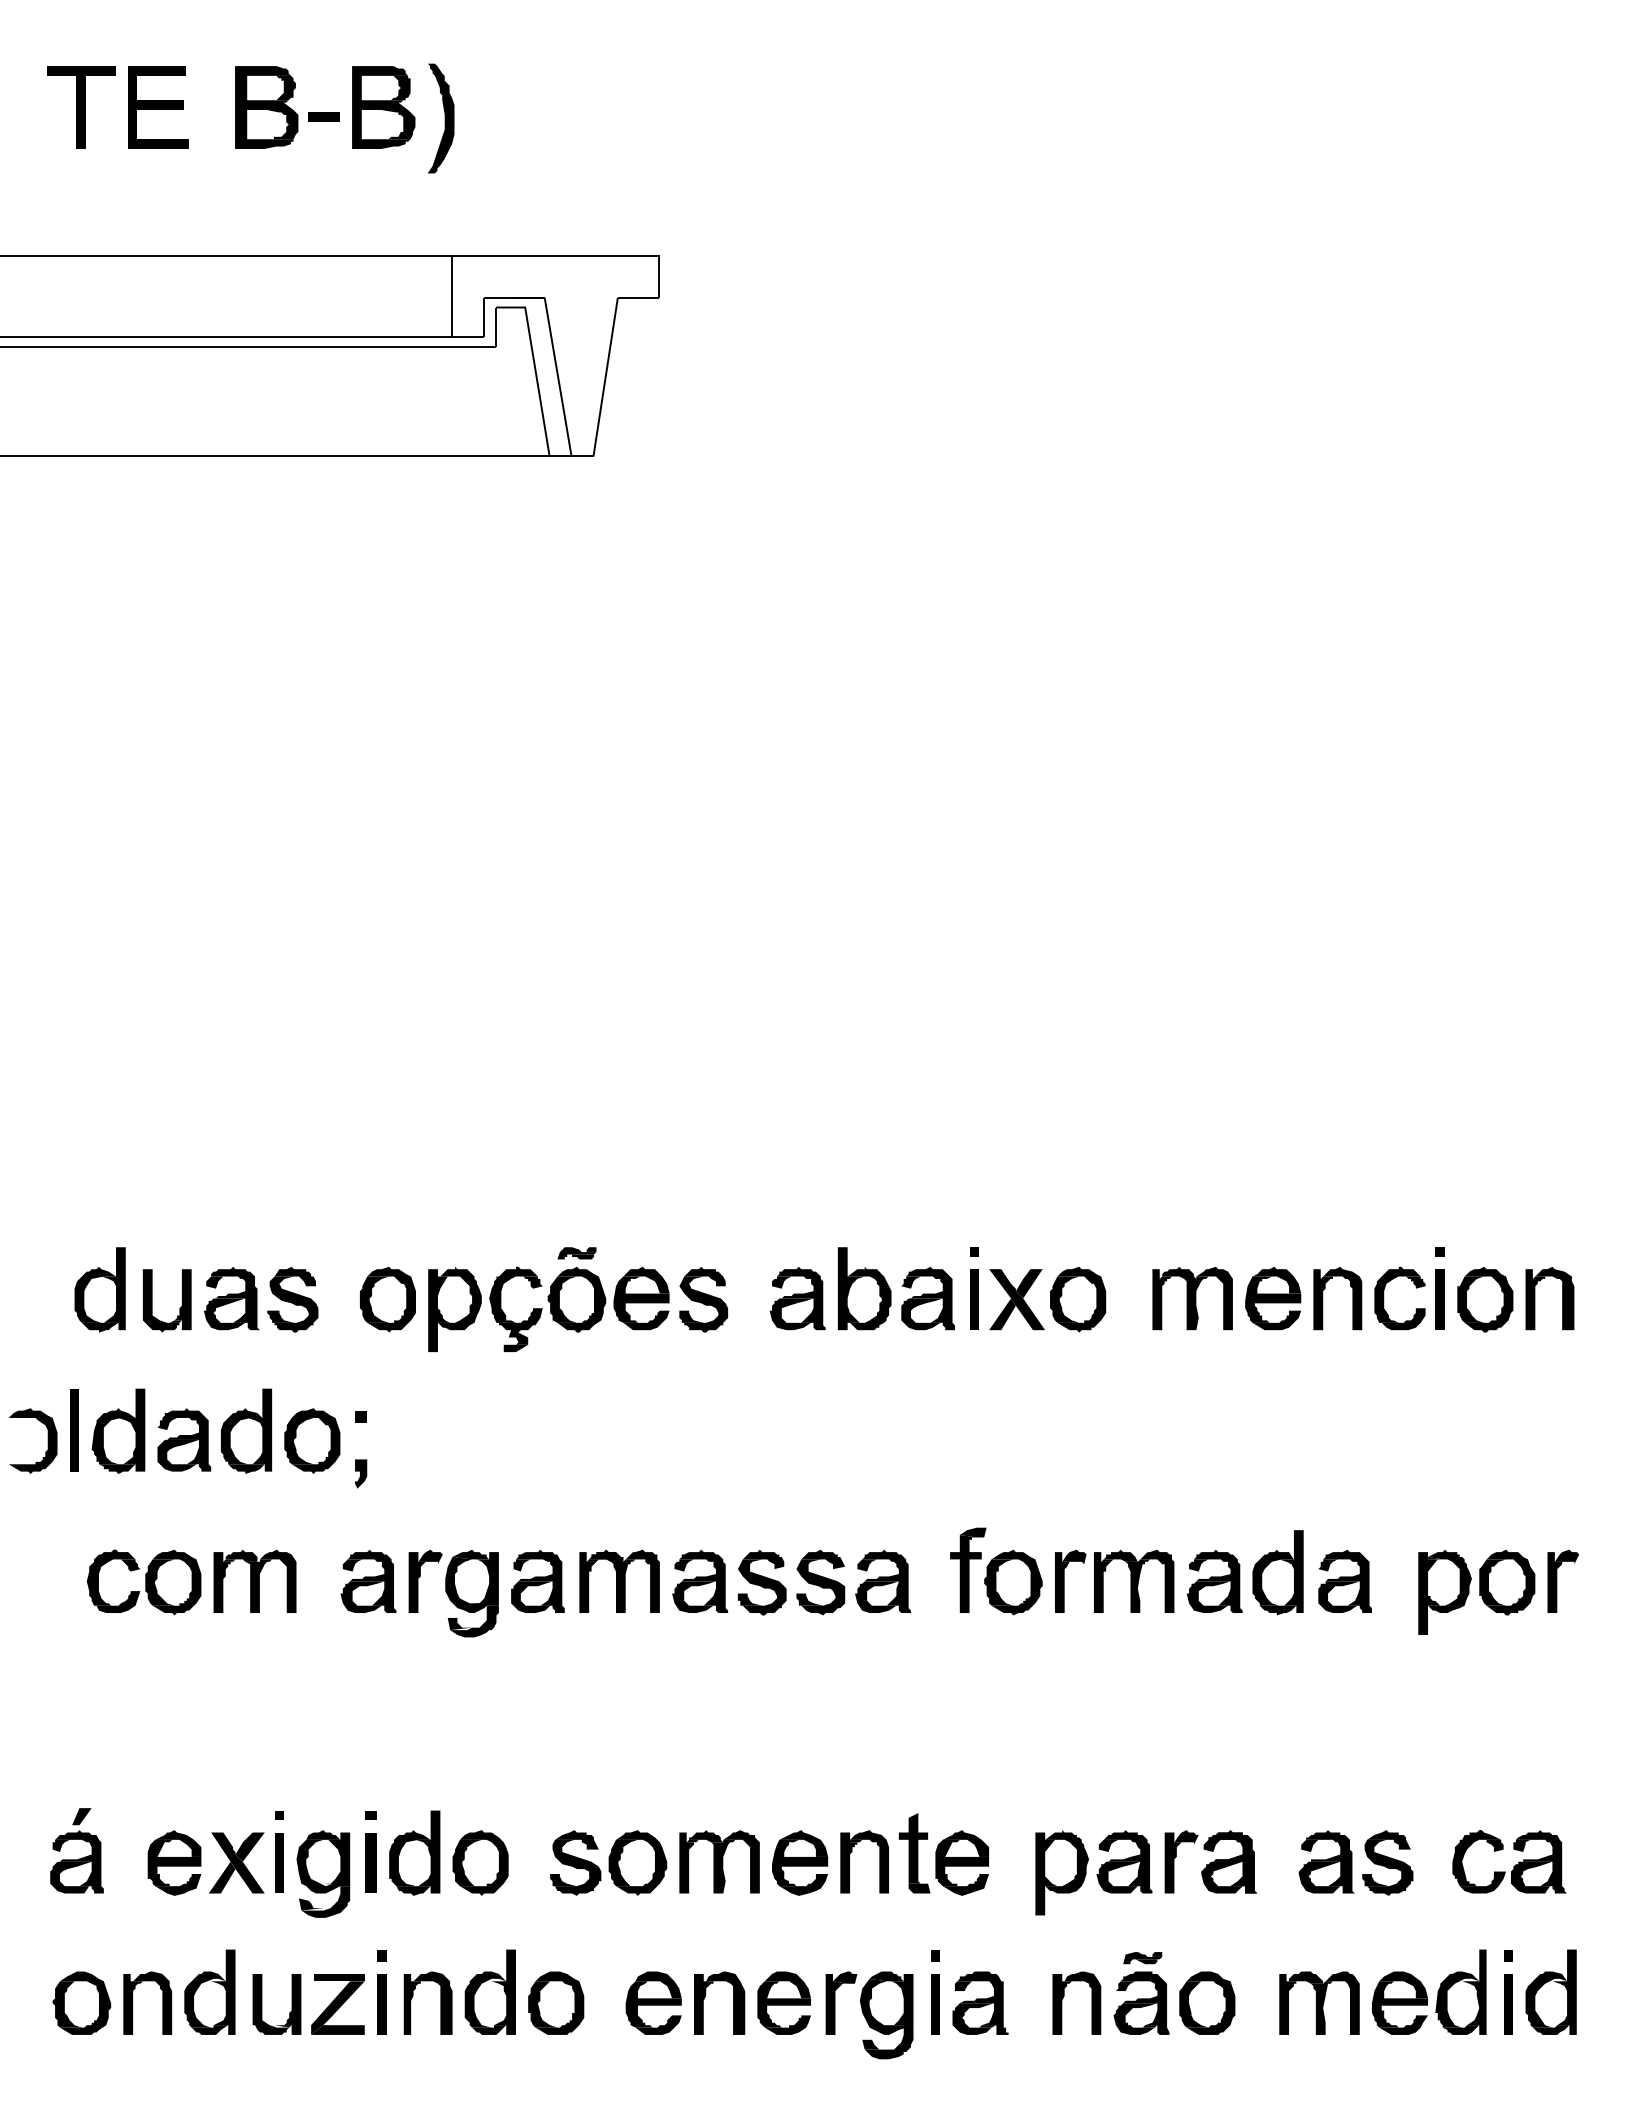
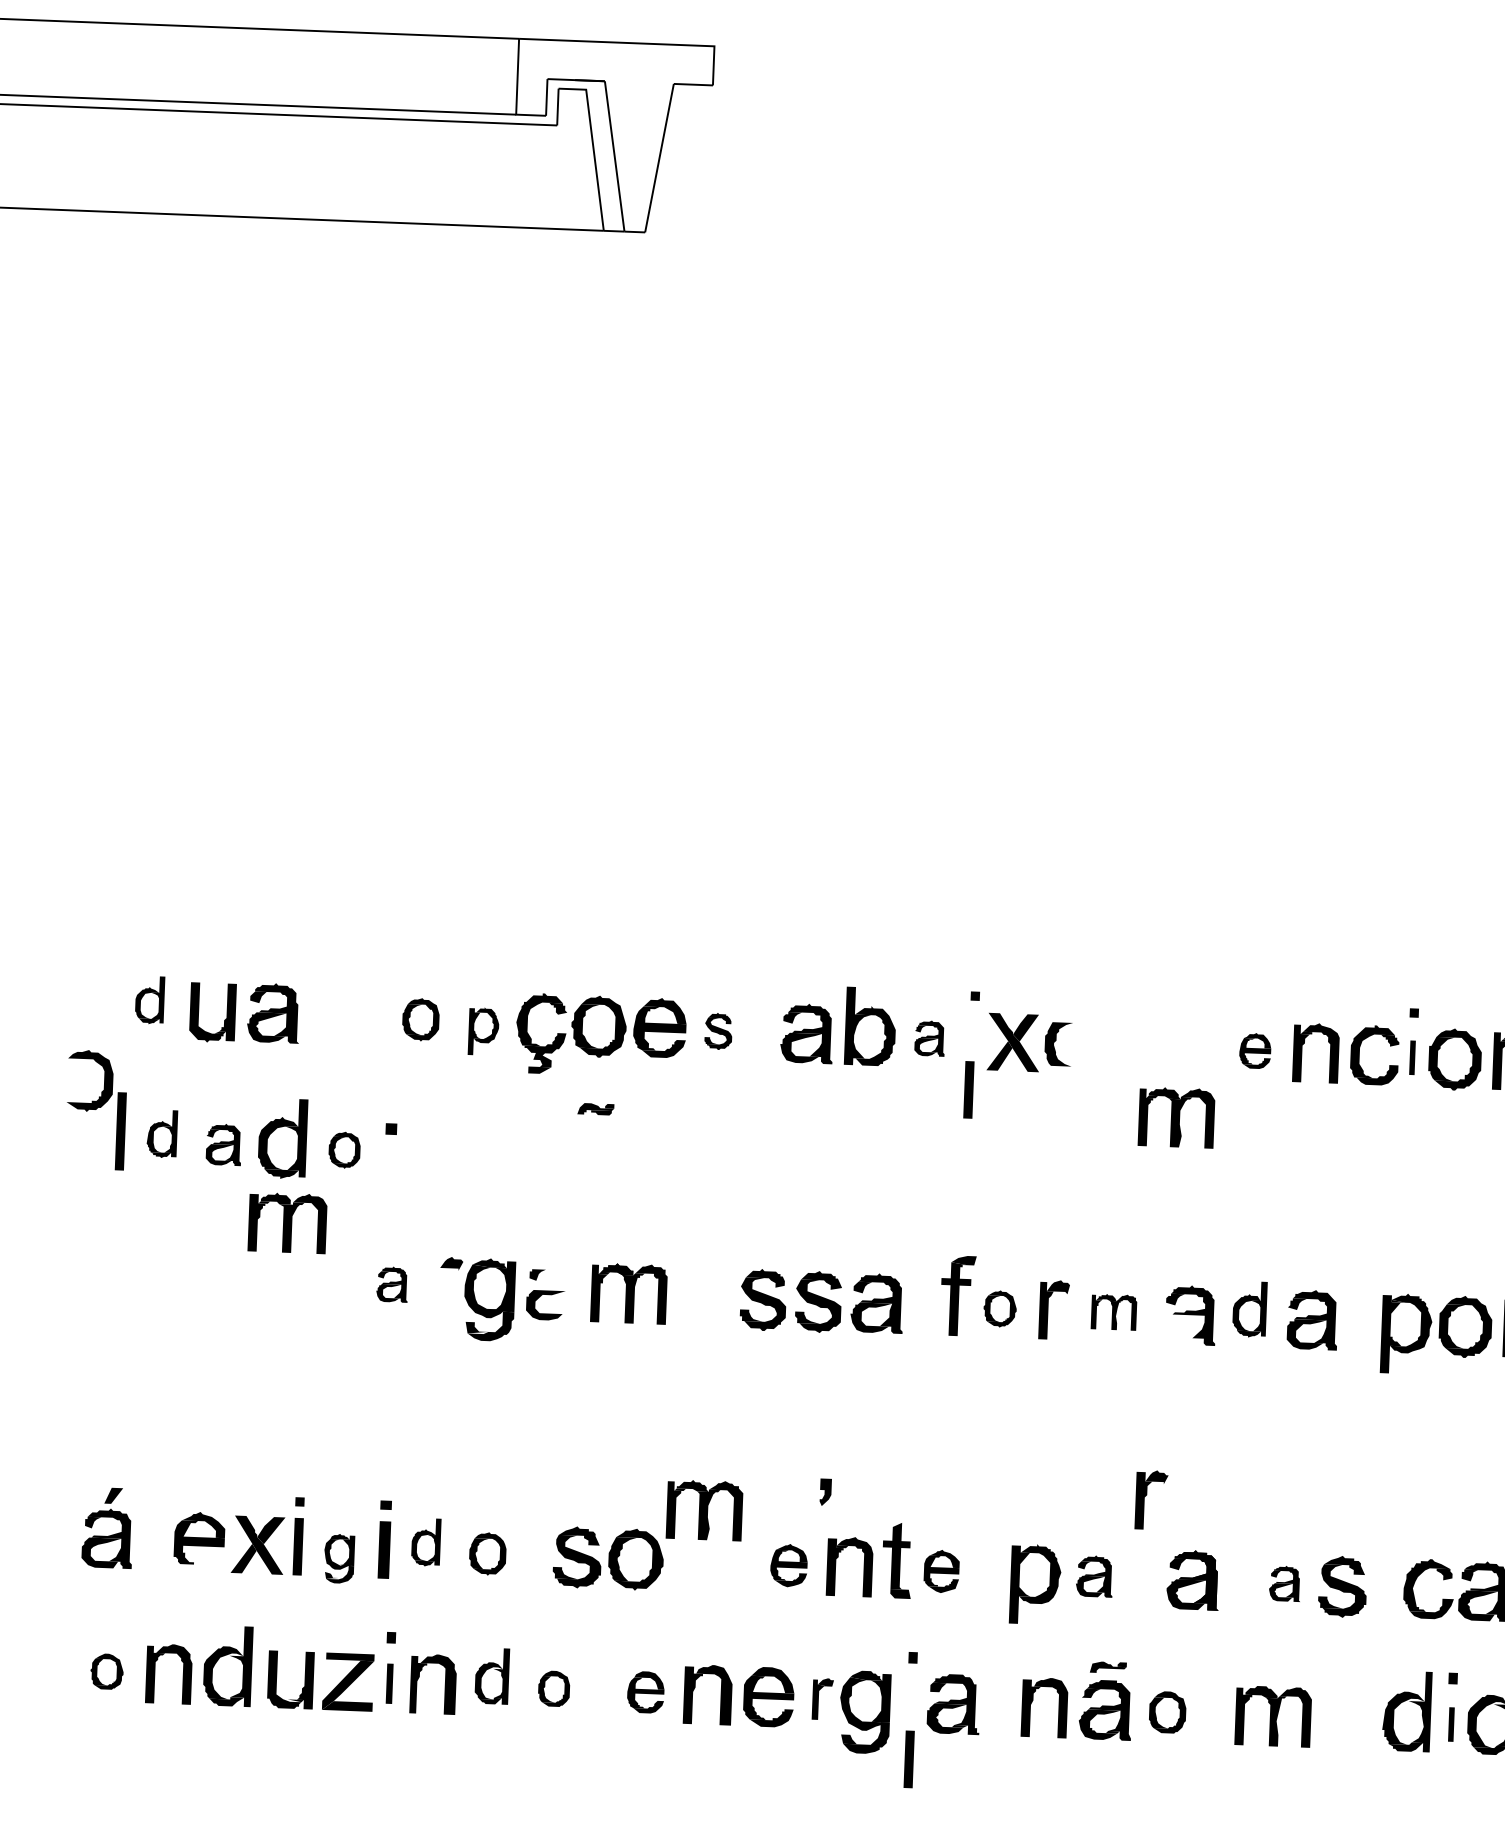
part: (576, 1253) -> (595, 1109), moved
part: (99, 1289) -> (149, 999), size x0.6
part: (927, 1298) -> (929, 1038), size x0.6
part: (1192, 1298) -> (1176, 1117), moved
part: (1273, 1298) -> (1255, 1050), size x0.6
part: (292, 1299) -> (330, 1016), removed
part: (387, 1299) -> (420, 1019), size x0.7
part: (703, 1299) -> (718, 1031), size x0.6
part: (974, 1299) -> (968, 1089), moved
fill: (1081, 1299) -> (1074, 1044), removed
part: (1439, 1299) -> (1411, 1057), size x0.6
part: (454, 1309) -> (483, 1031), size x0.6
part: (118, 1430) -> (162, 1133), size x0.6
part: (184, 1439) -> (224, 1144), size x0.7
part: (47, 1440) -> (103, 1081), moved
part: (312, 1440) -> (344, 1149), size x0.6
part: (361, 1473) -> (826, 1491), moved
part: (1277, 1572) -> (1249, 1309), size x0.7
part: (254, 1580) -> (287, 1222), moved
part: (368, 1580) -> (392, 1283), size x0.6
part: (700, 1580) -> (705, 1295), removed
part: (1134, 1580) -> (1114, 1311), size x0.6
fill: (539, 1581) -> (553, 1290), removed
part: (143, 1582) -> (180, 1277), removed
fill: (419, 1582) -> (440, 1287), removed
part: (1013, 1582) -> (1000, 1308), size x0.6
fill: (1208, 1597) -> (1183, 1330), removed
part: (414, 1852) -> (425, 1541), size x0.6
part: (1176, 1857) -> (1146, 1495), moved
part: (719, 1861) -> (704, 1509), moved
part: (1124, 1861) -> (1094, 1575), size x0.7
part: (1326, 1861) -> (1285, 1583), size x0.6
part: (480, 1862) -> (487, 1553), size x0.7
part: (800, 1862) -> (789, 1565), size x0.7
part: (961, 1862) -> (941, 1570), size x0.7
part: (323, 1873) -> (339, 1558), size x0.6
fill: (178, 1884) -> (202, 1563), removed
fill: (1147, 1961) -> (1112, 1670), removed
part: (489, 1991) -> (491, 1675), size x0.7
part: (81, 2002) -> (106, 1671), size x0.6
part: (556, 2002) -> (554, 1688), size x0.6
part: (653, 2002) -> (645, 1691), size x0.7
part: (841, 2002) -> (822, 1698), size x0.7
part: (1207, 2002) -> (1167, 1711), size x0.7
part: (1399, 2002) -> (1348, 1718), removed
part: (381, 2004) -> (389, 1683), size x0.7
part: (935, 2004) -> (909, 1759), moved
part: (1508, 2004) -> (1451, 1724), size x0.6

